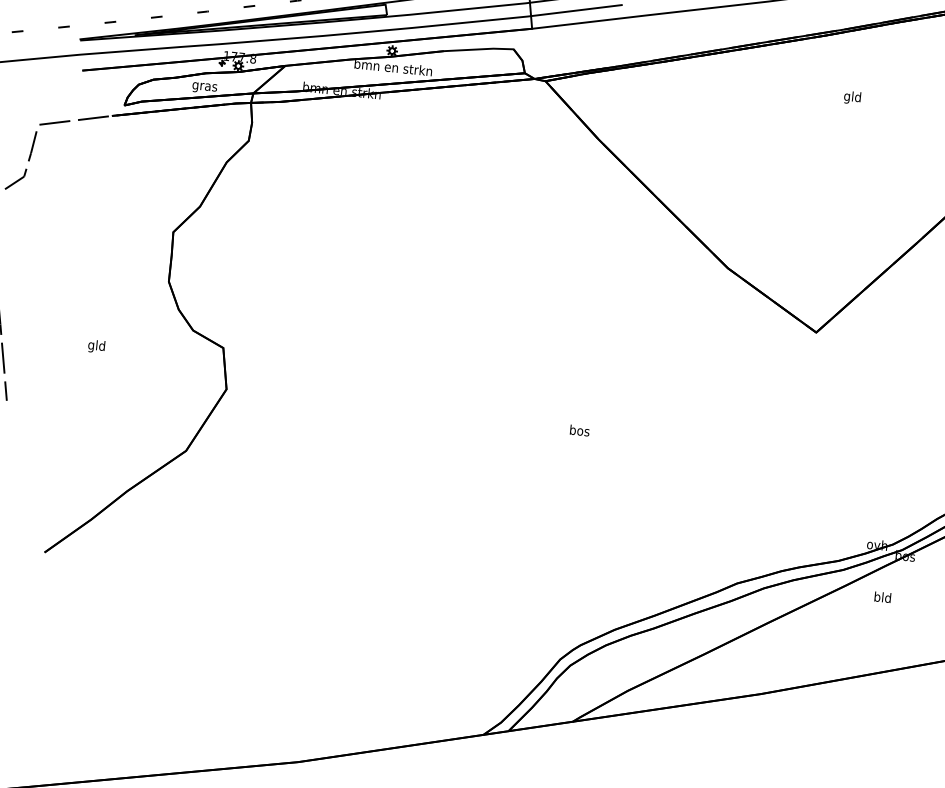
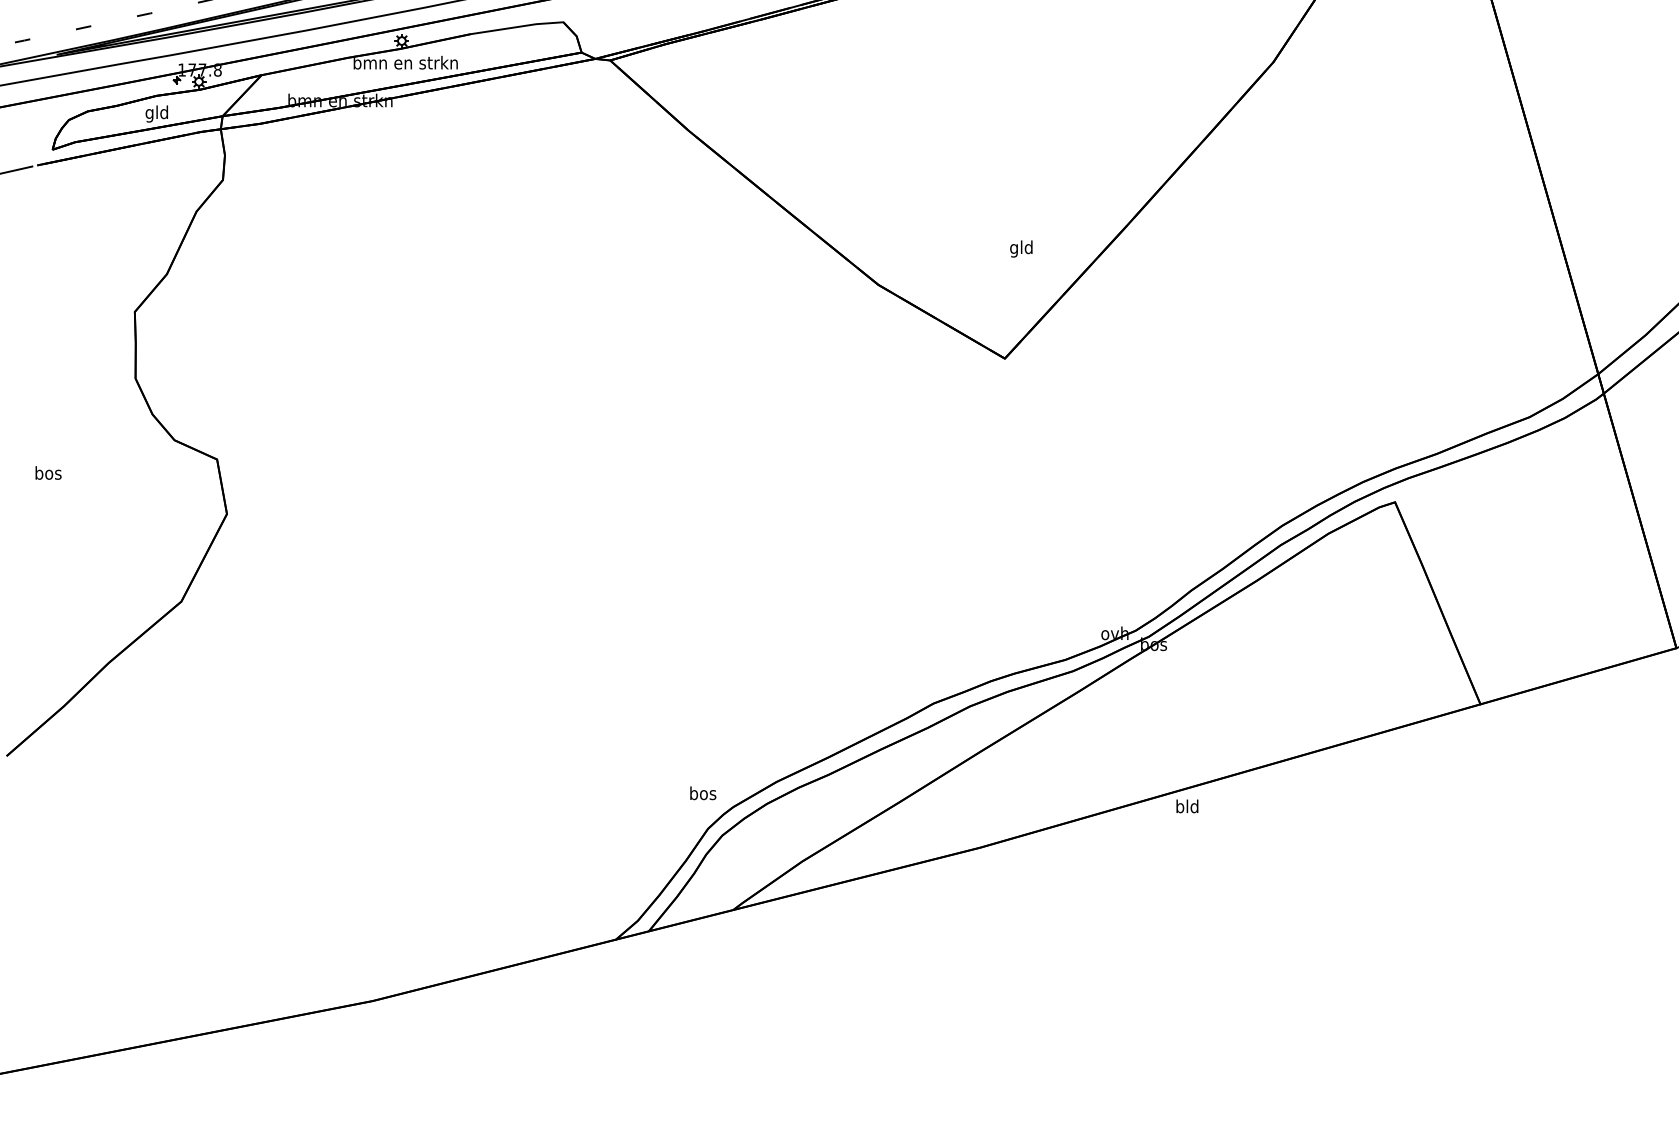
text: (204, 86) -> (156, 113), gras -> gld
text: (852, 97) -> (1021, 248), moved
text: (96, 346) -> (48, 474), gld -> bos
text: (580, 430) -> (703, 793), moved
text: (882, 597) -> (1187, 806), moved

